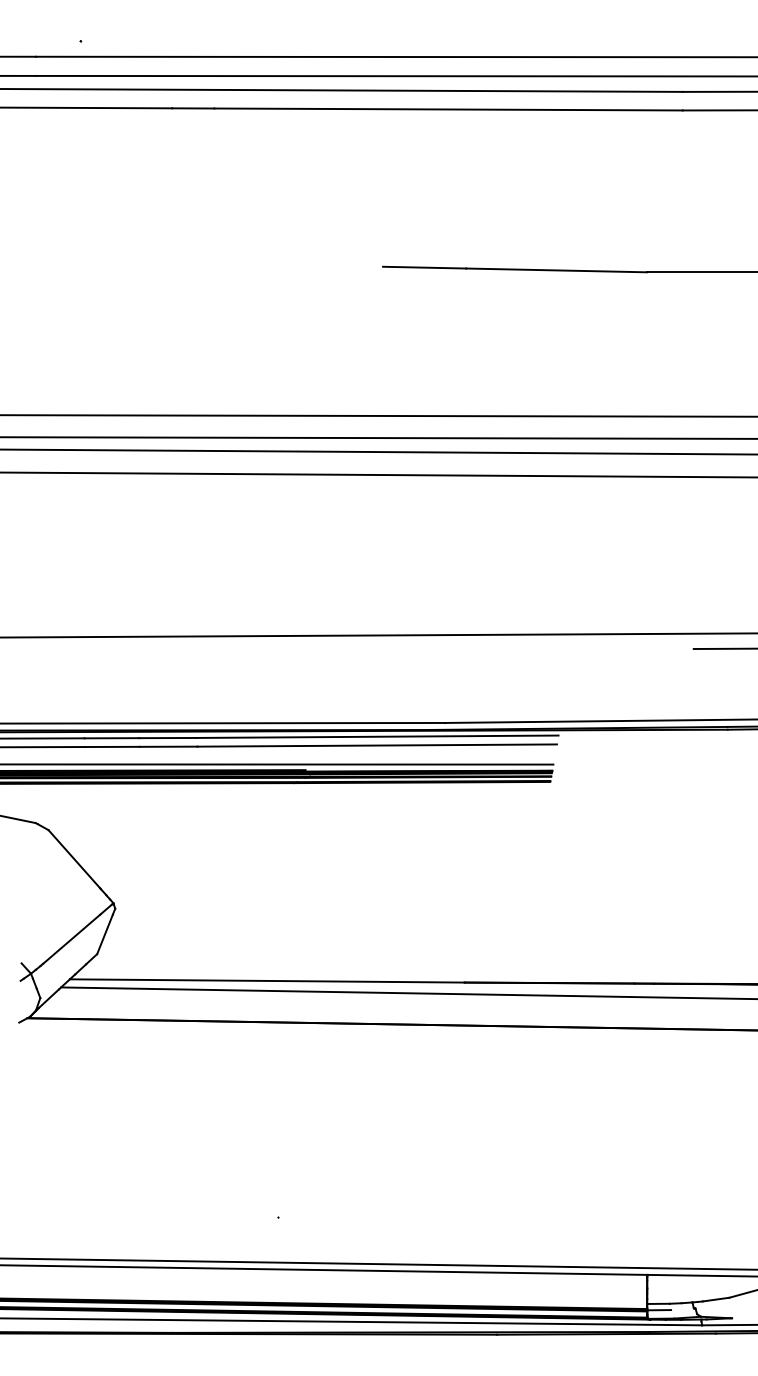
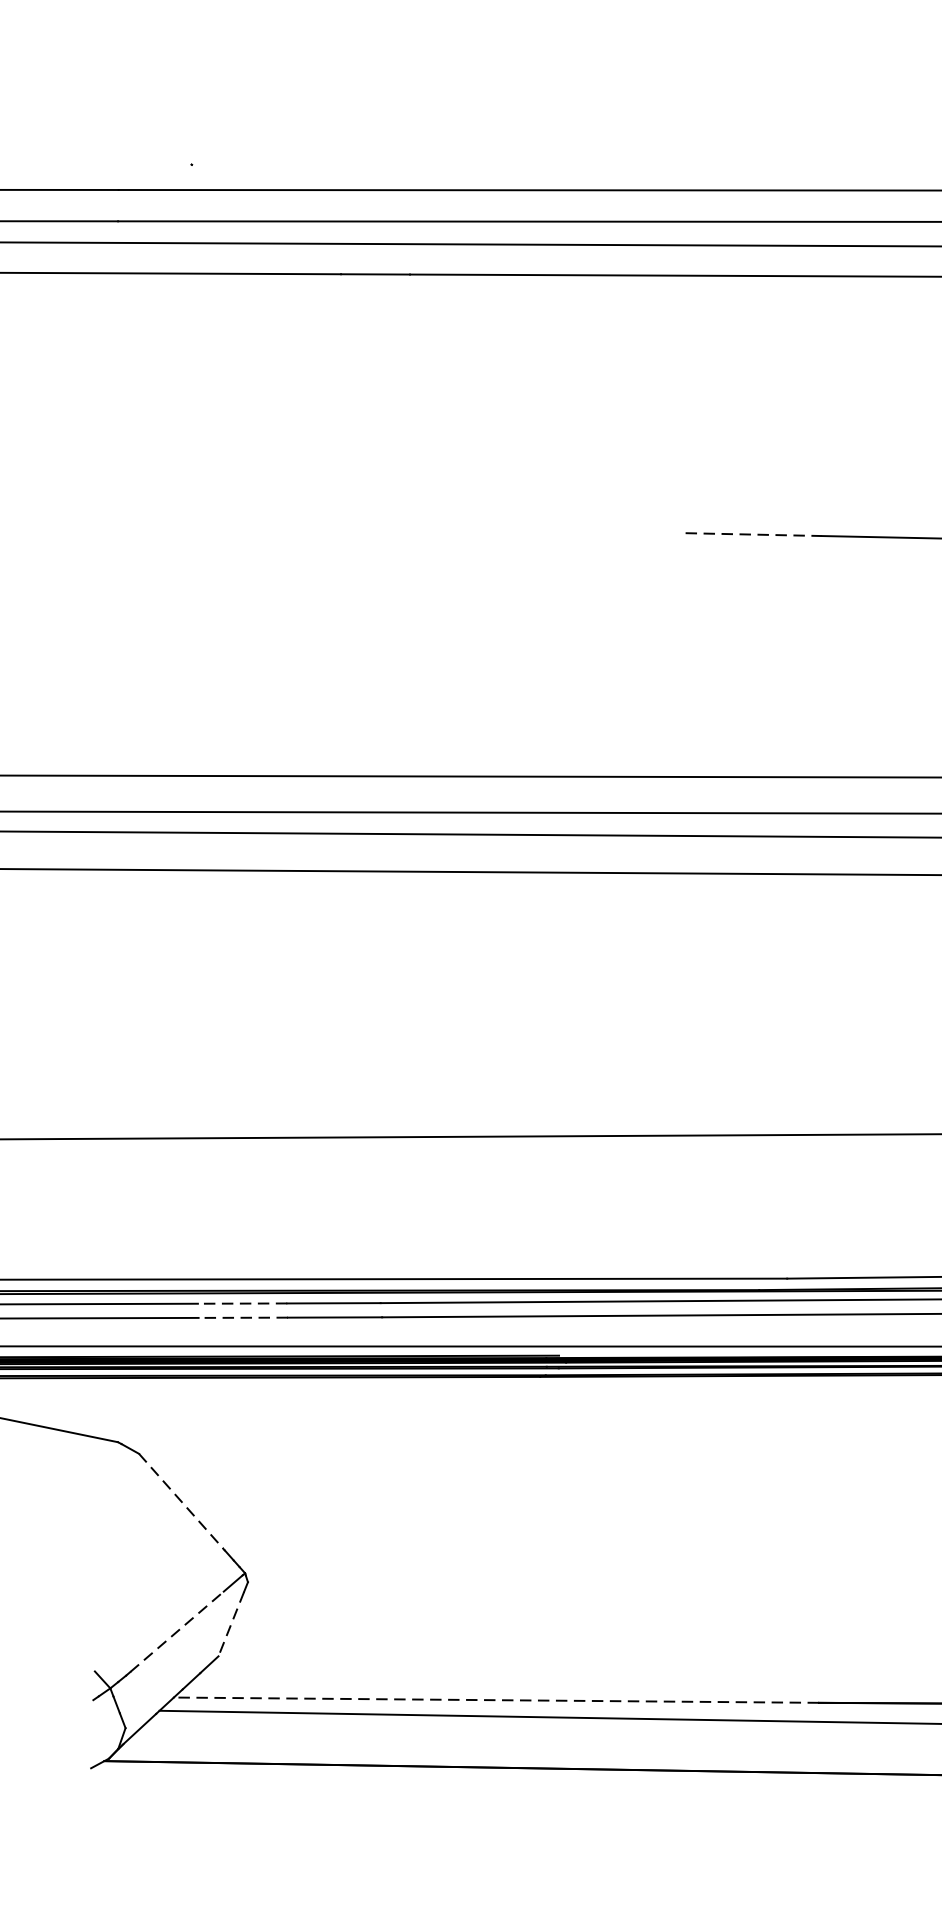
line: (424, 267) -> (753, 534), solid -> dashed
line: (111, 738) -> (241, 1304), solid -> dashed
line: (111, 746) -> (241, 1317), solid -> dashed
line: (74, 859) -> (181, 1501), solid -> dashed
line: (104, 934) -> (230, 1624), solid -> dashed
line: (71, 939) -> (176, 1632), solid -> dashed
line: (266, 980) -> (495, 1699), solid -> dashed

